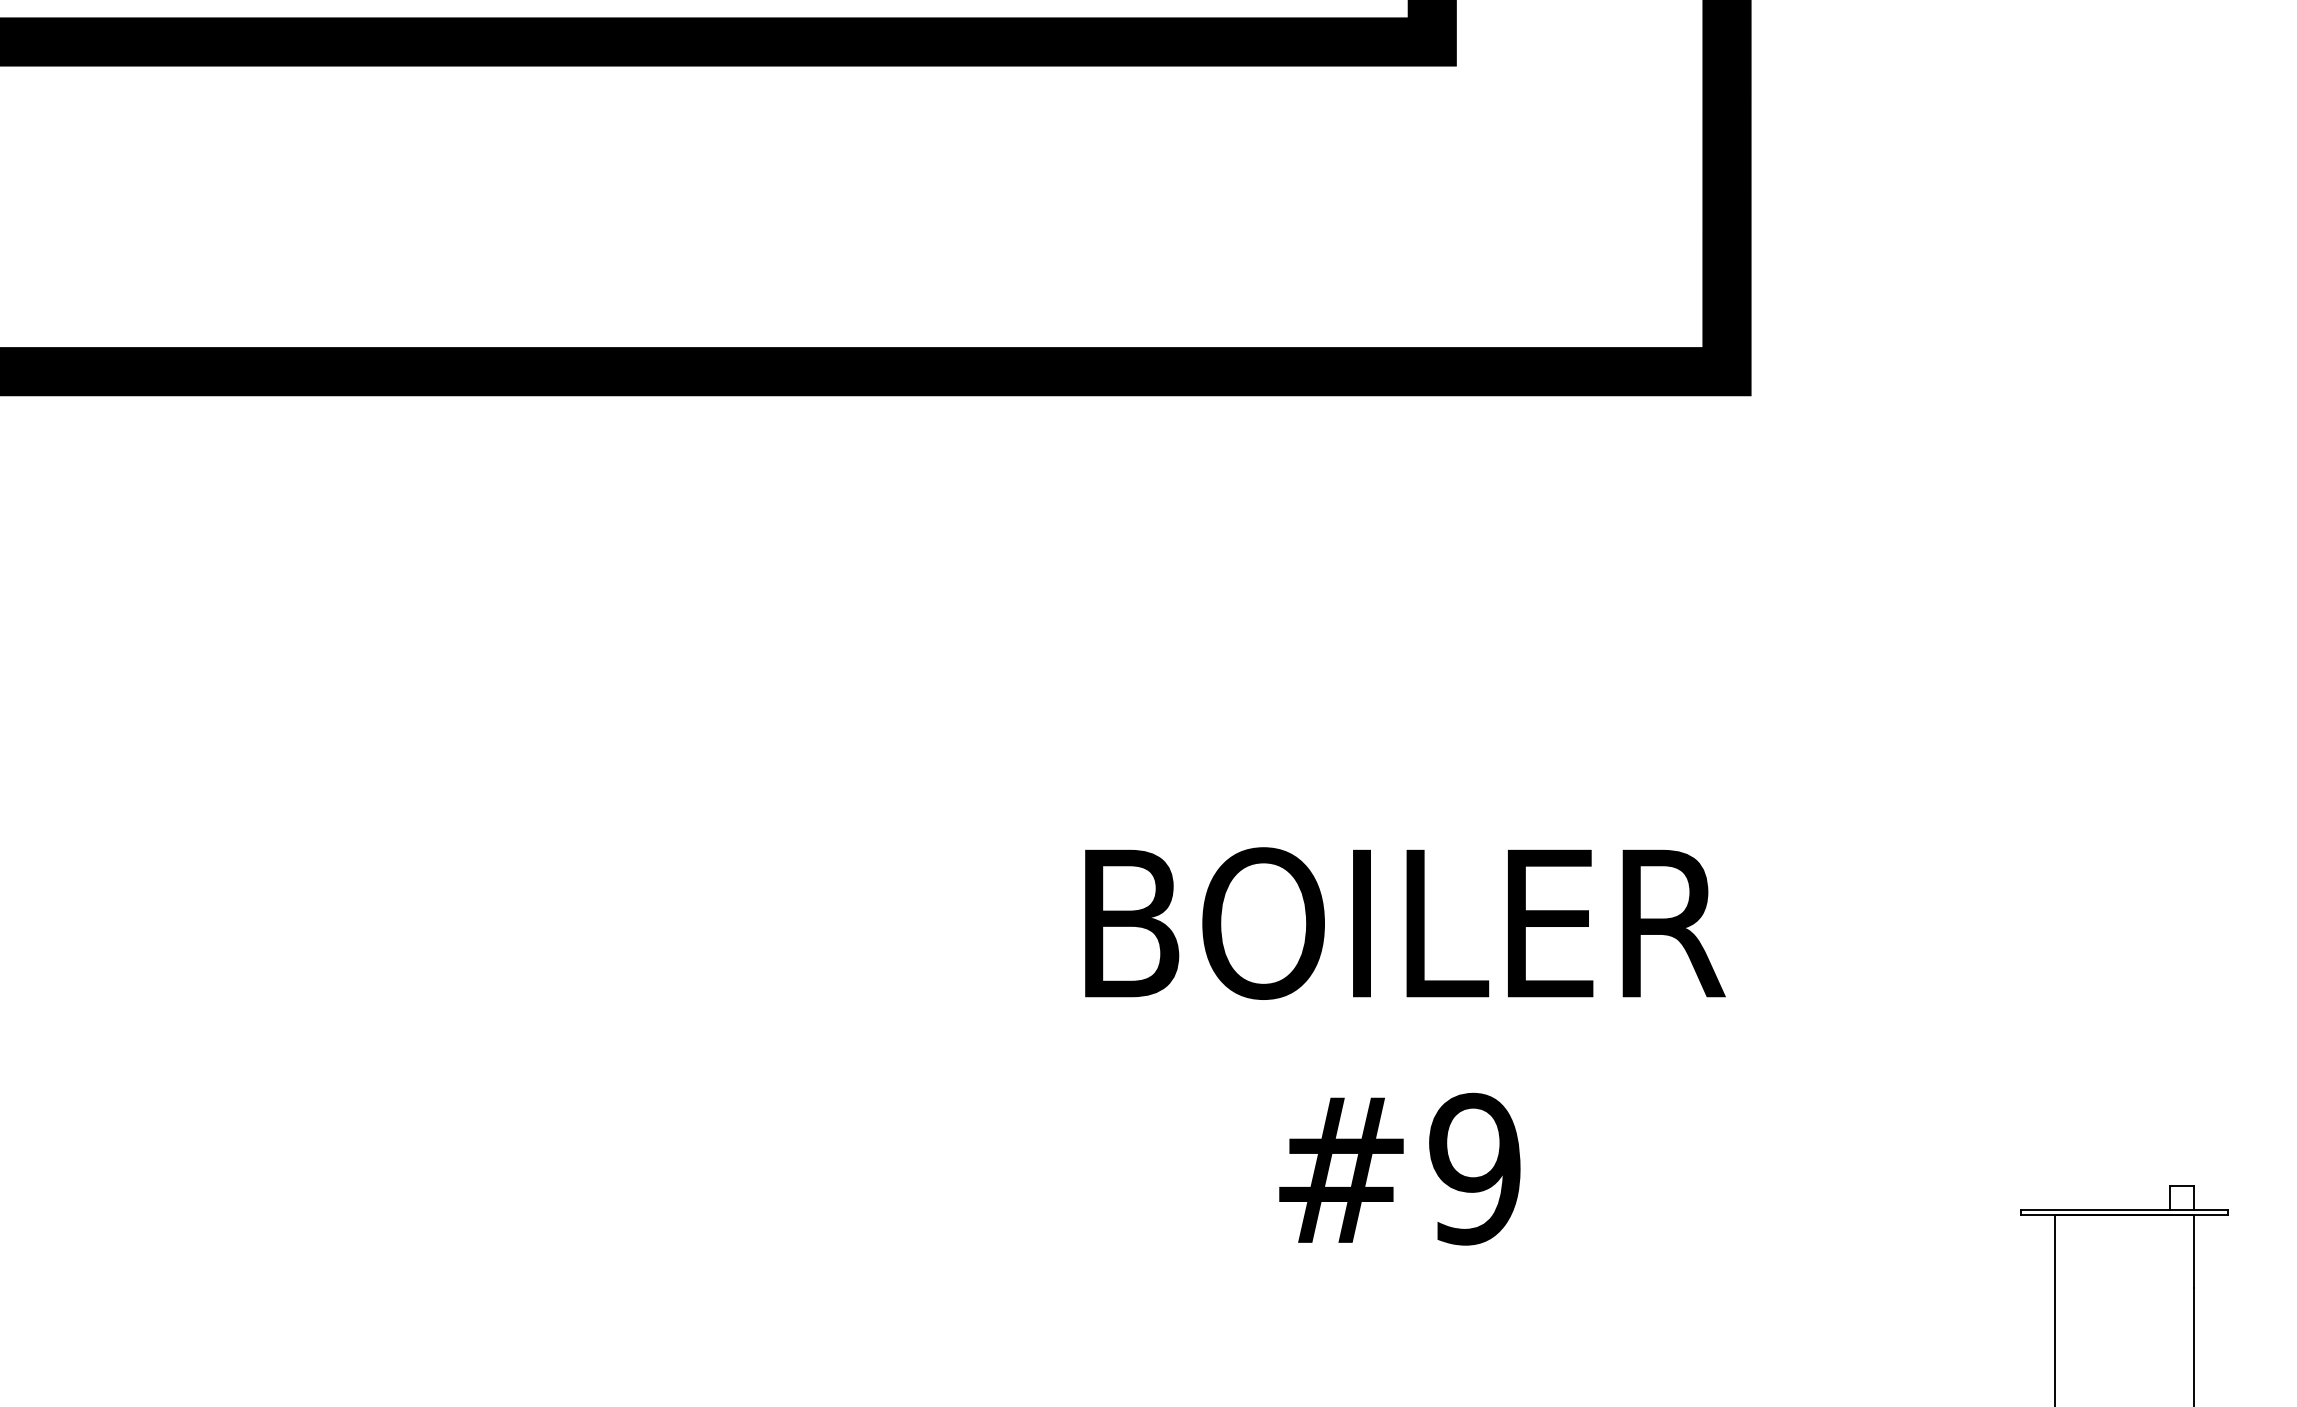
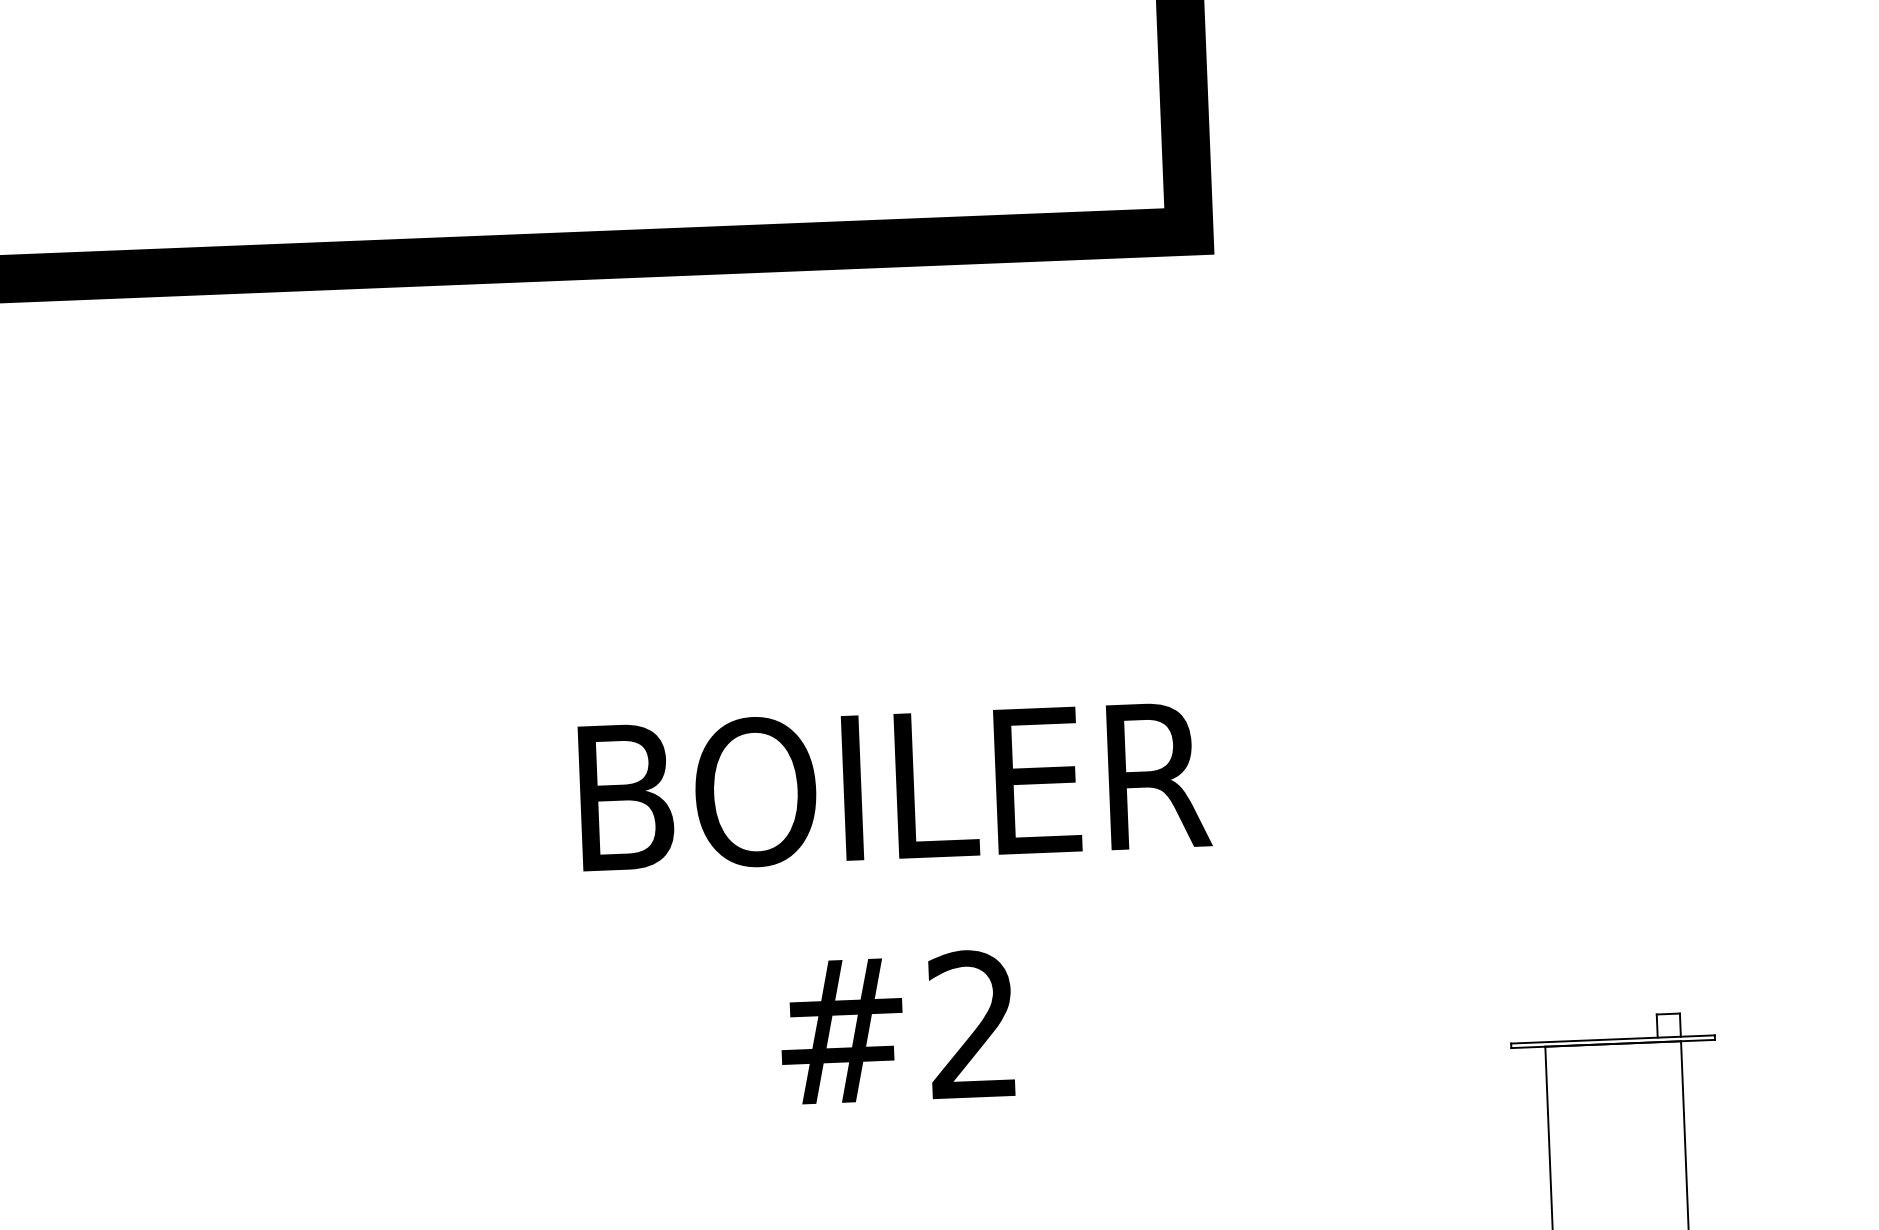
text: (1474, 1168) -> (972, 1024), #9 -> #2

